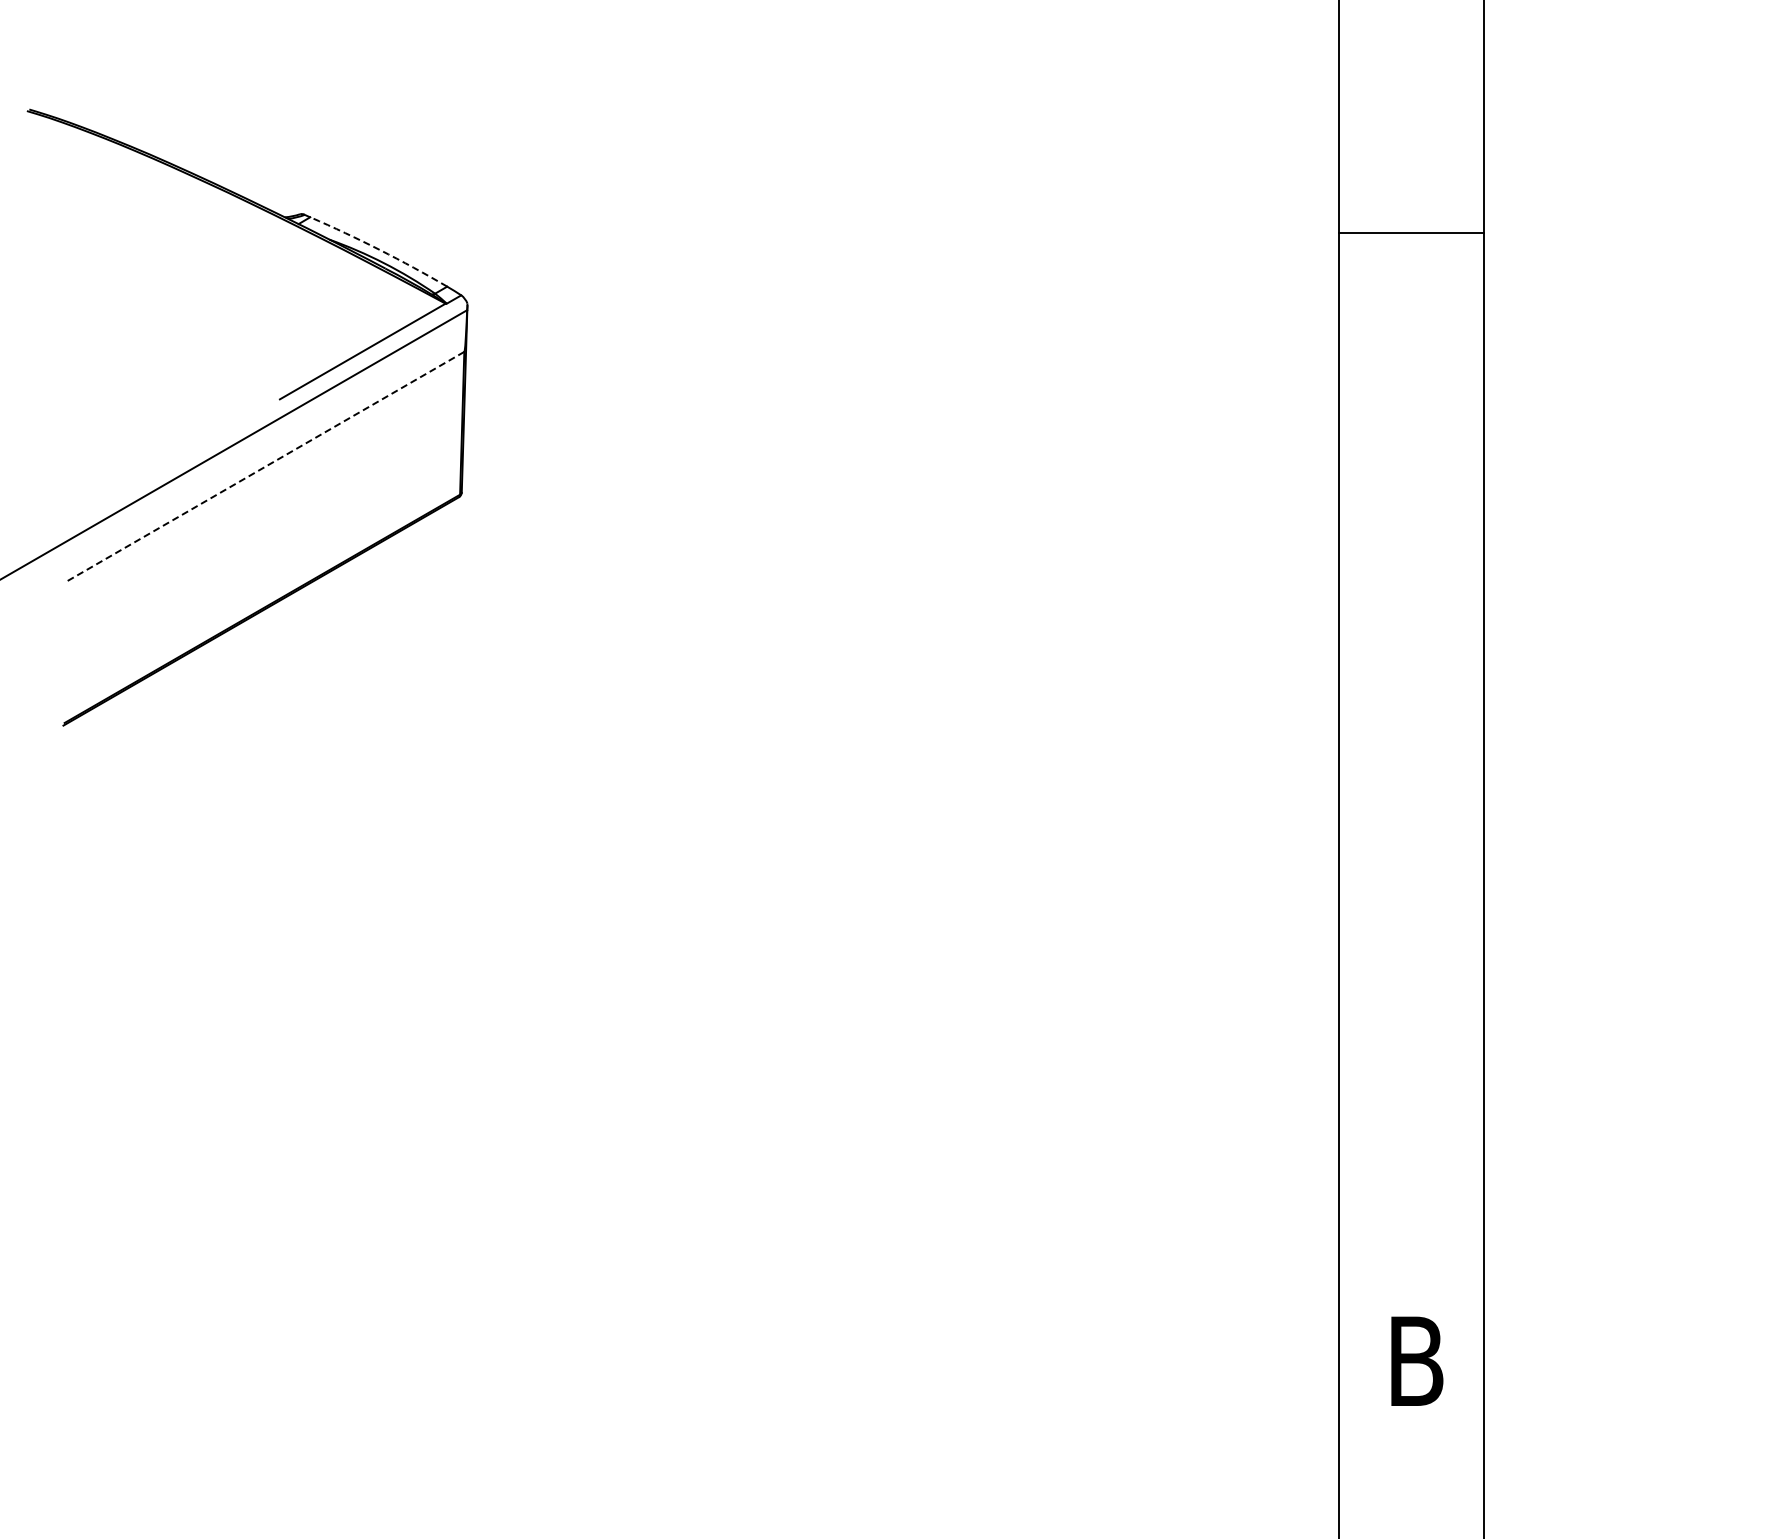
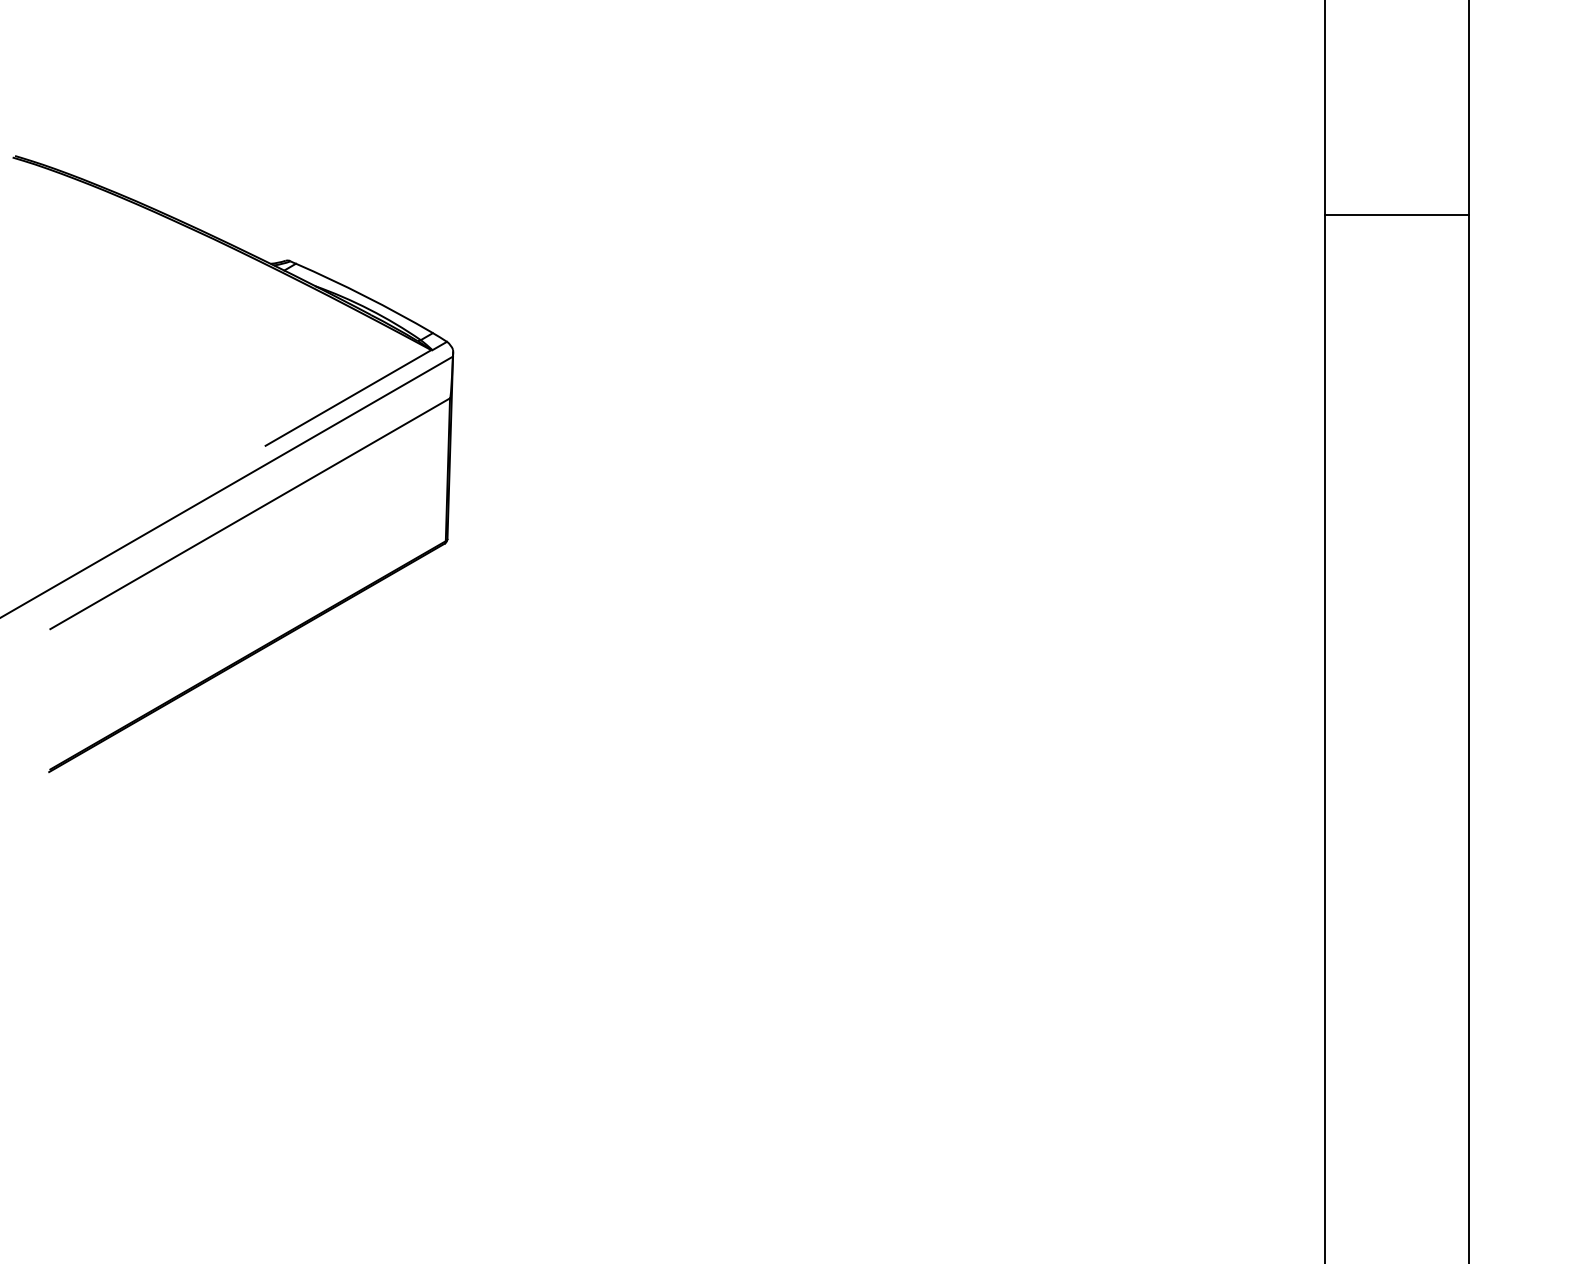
line: (1410, 232) -> (1396, 214), moved
arc: (379, 249) -> (365, 295), dashed -> solid
line: (264, 467) -> (250, 513), dashed -> solid

